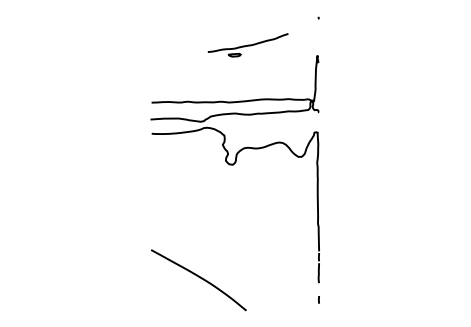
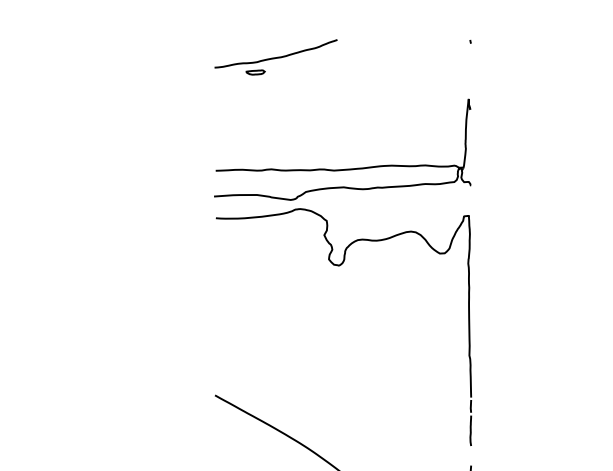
part: (247, 45) -> (275, 57), moved

